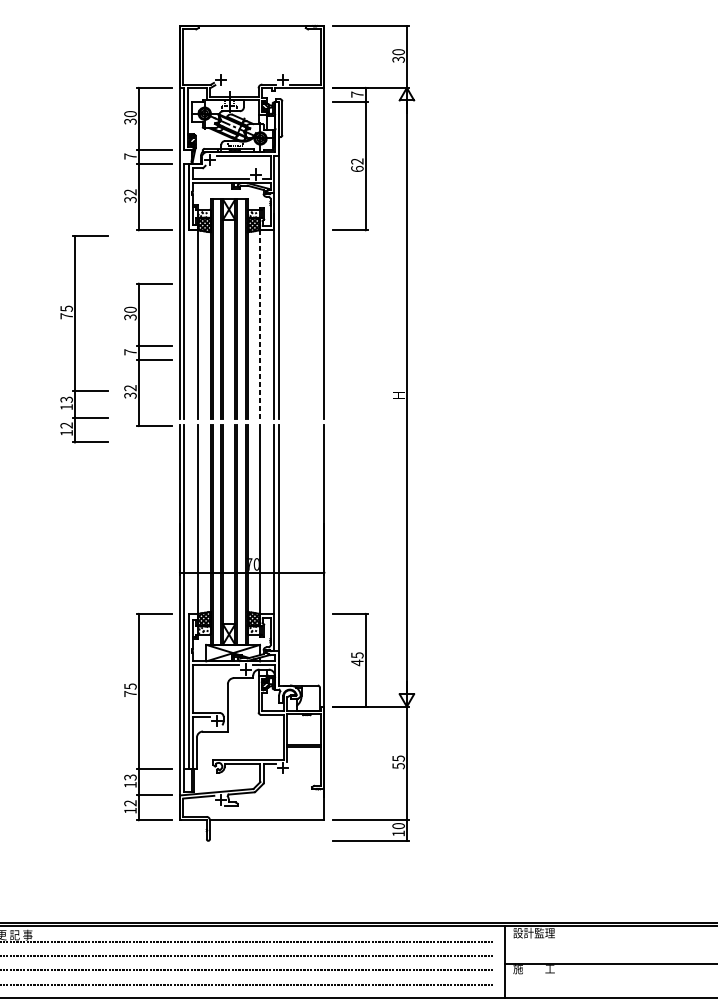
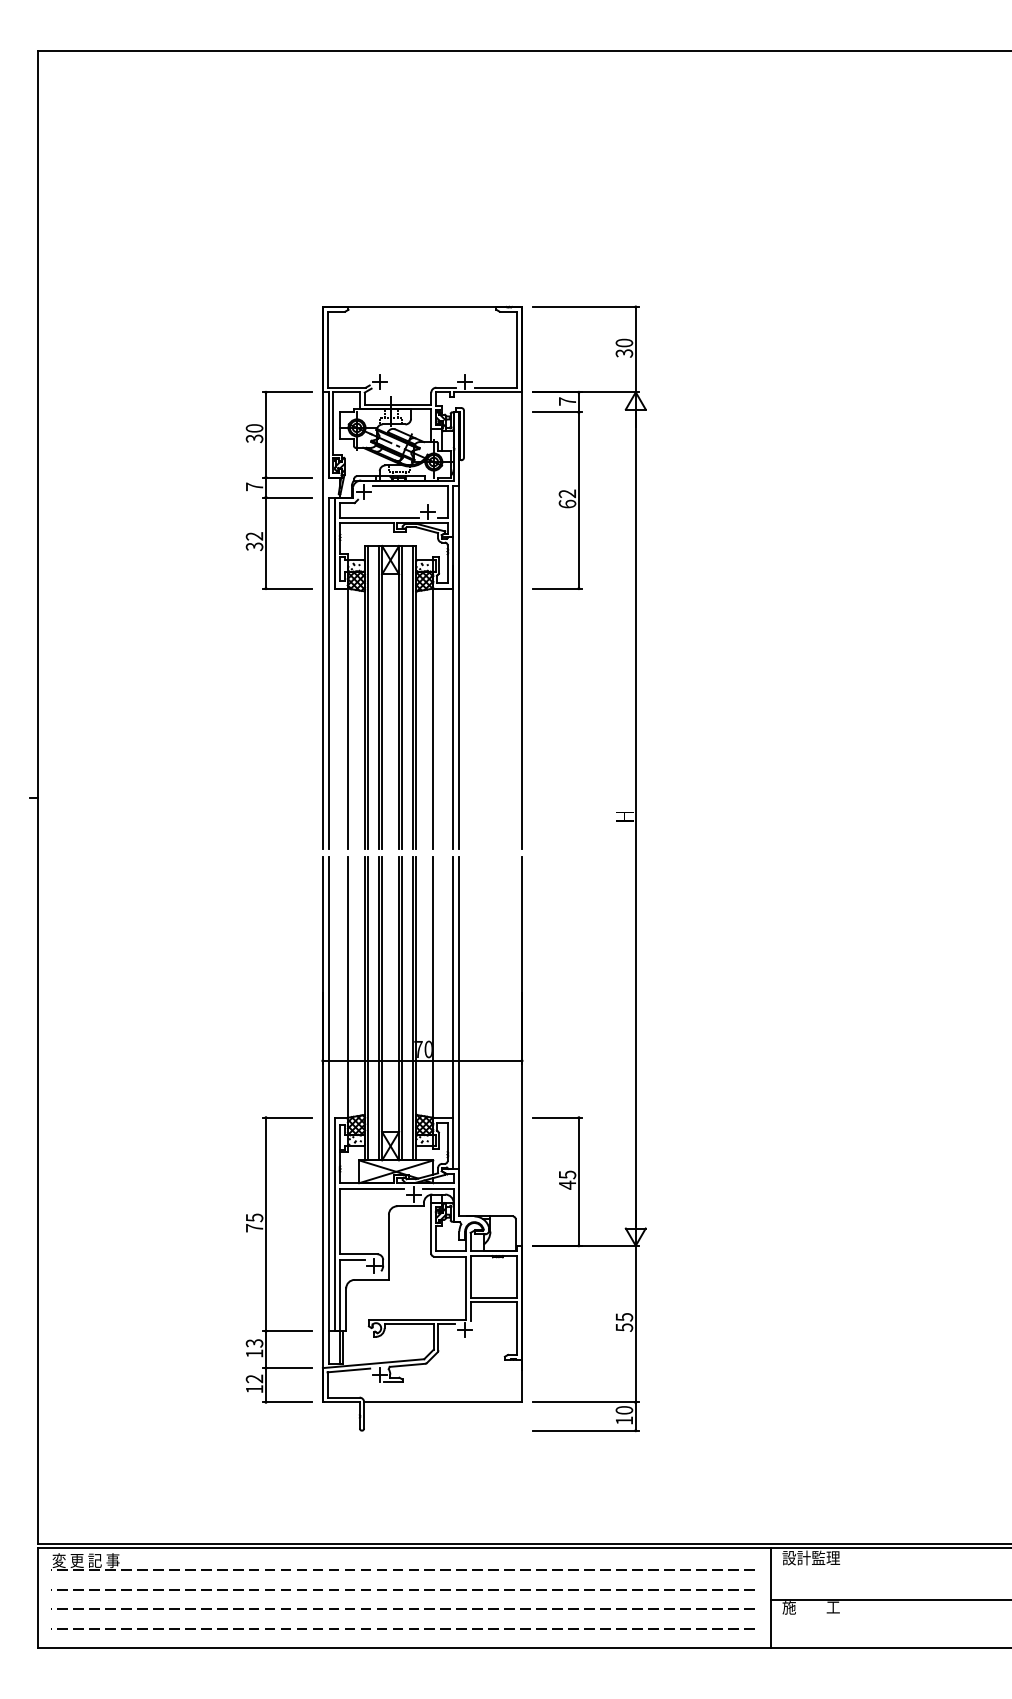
line: (260, 325) -> (433, 719), dashed -> solid
part: (75, 338) -> (178, 738), removed
part: (147, 359) -> (278, 767), removed

